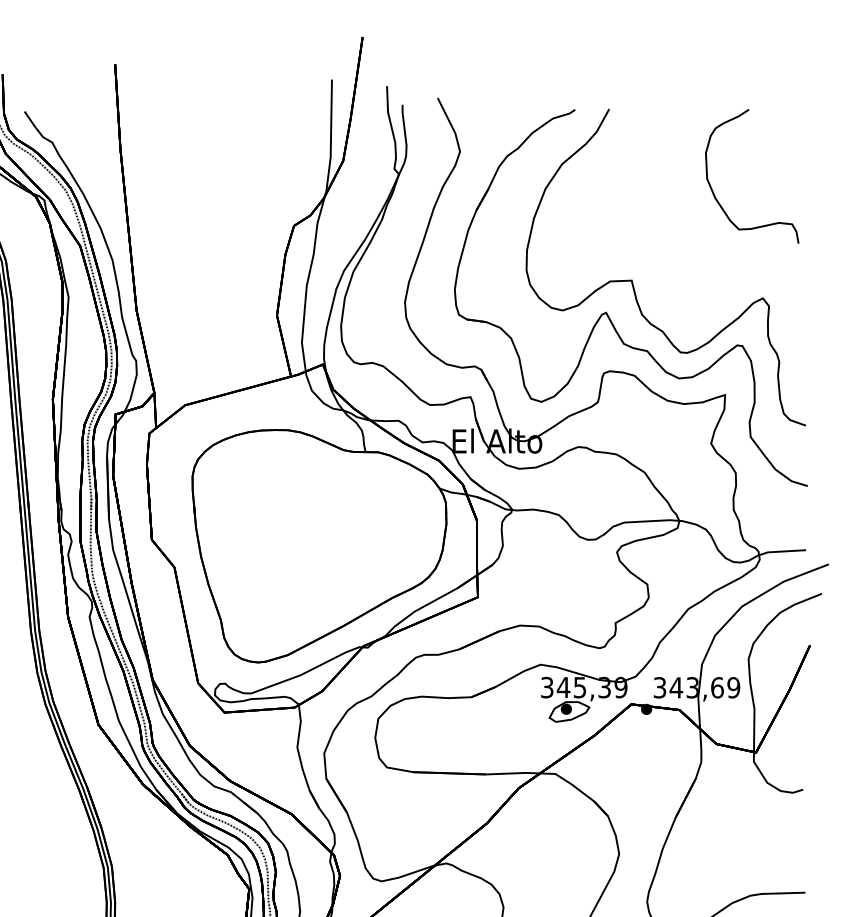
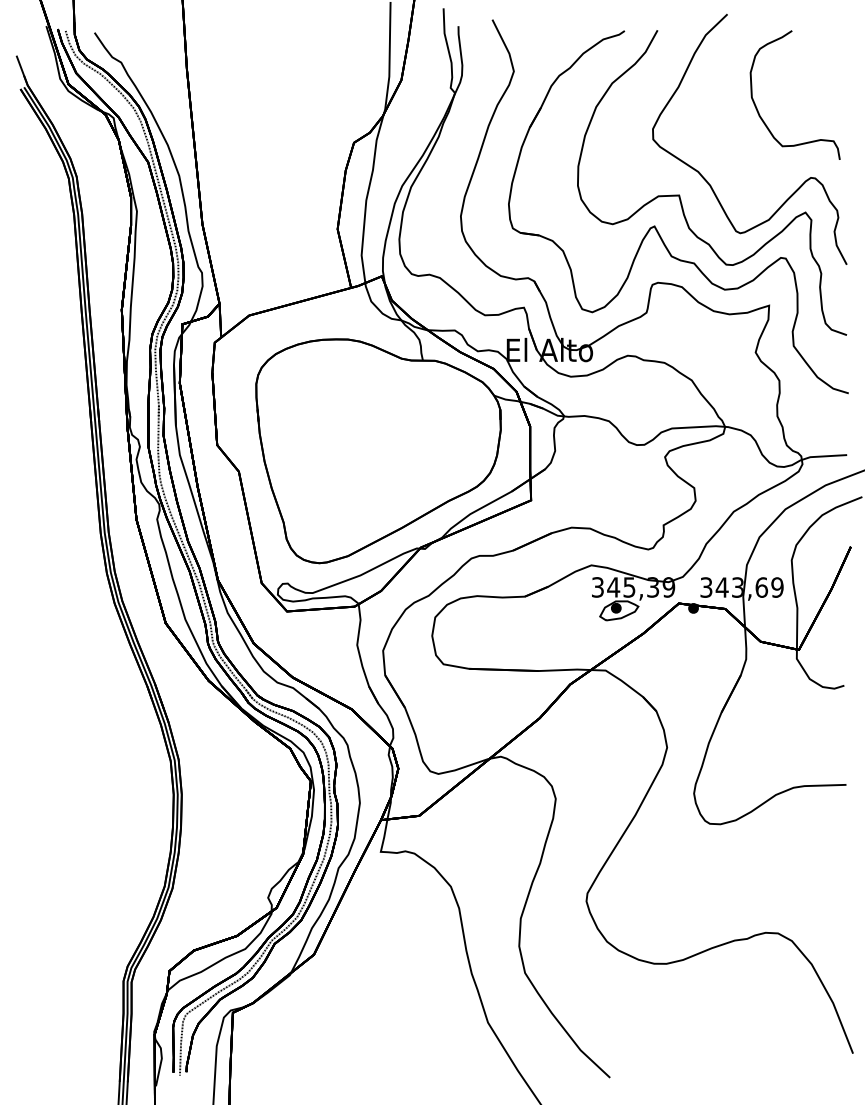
part: (661, 265) -> (707, 180), added

